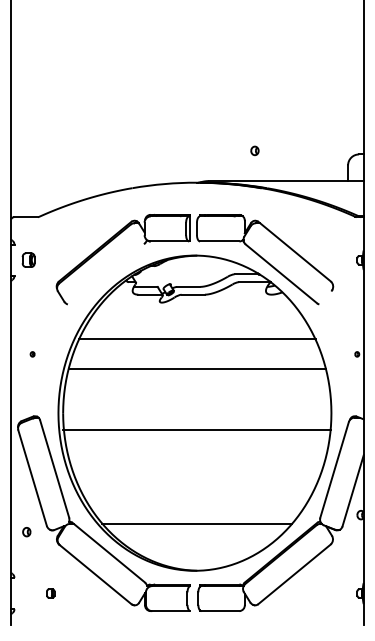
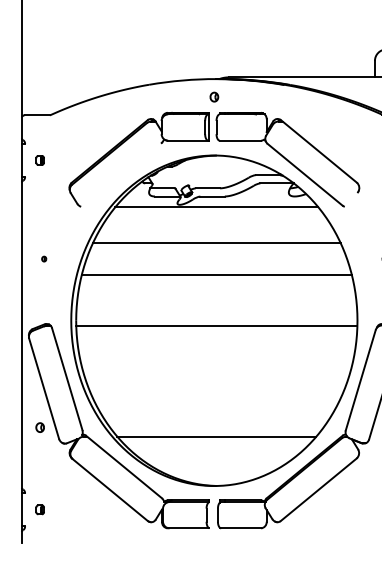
part: (254, 150) -> (213, 96), moved
part: (28, 260) -> (39, 160), size x0.62
line: (196, 304) -> (216, 206), added
line: (197, 430) -> (217, 326), moved
part: (26, 532) -> (39, 428), moved
part: (50, 593) -> (39, 509), moved

